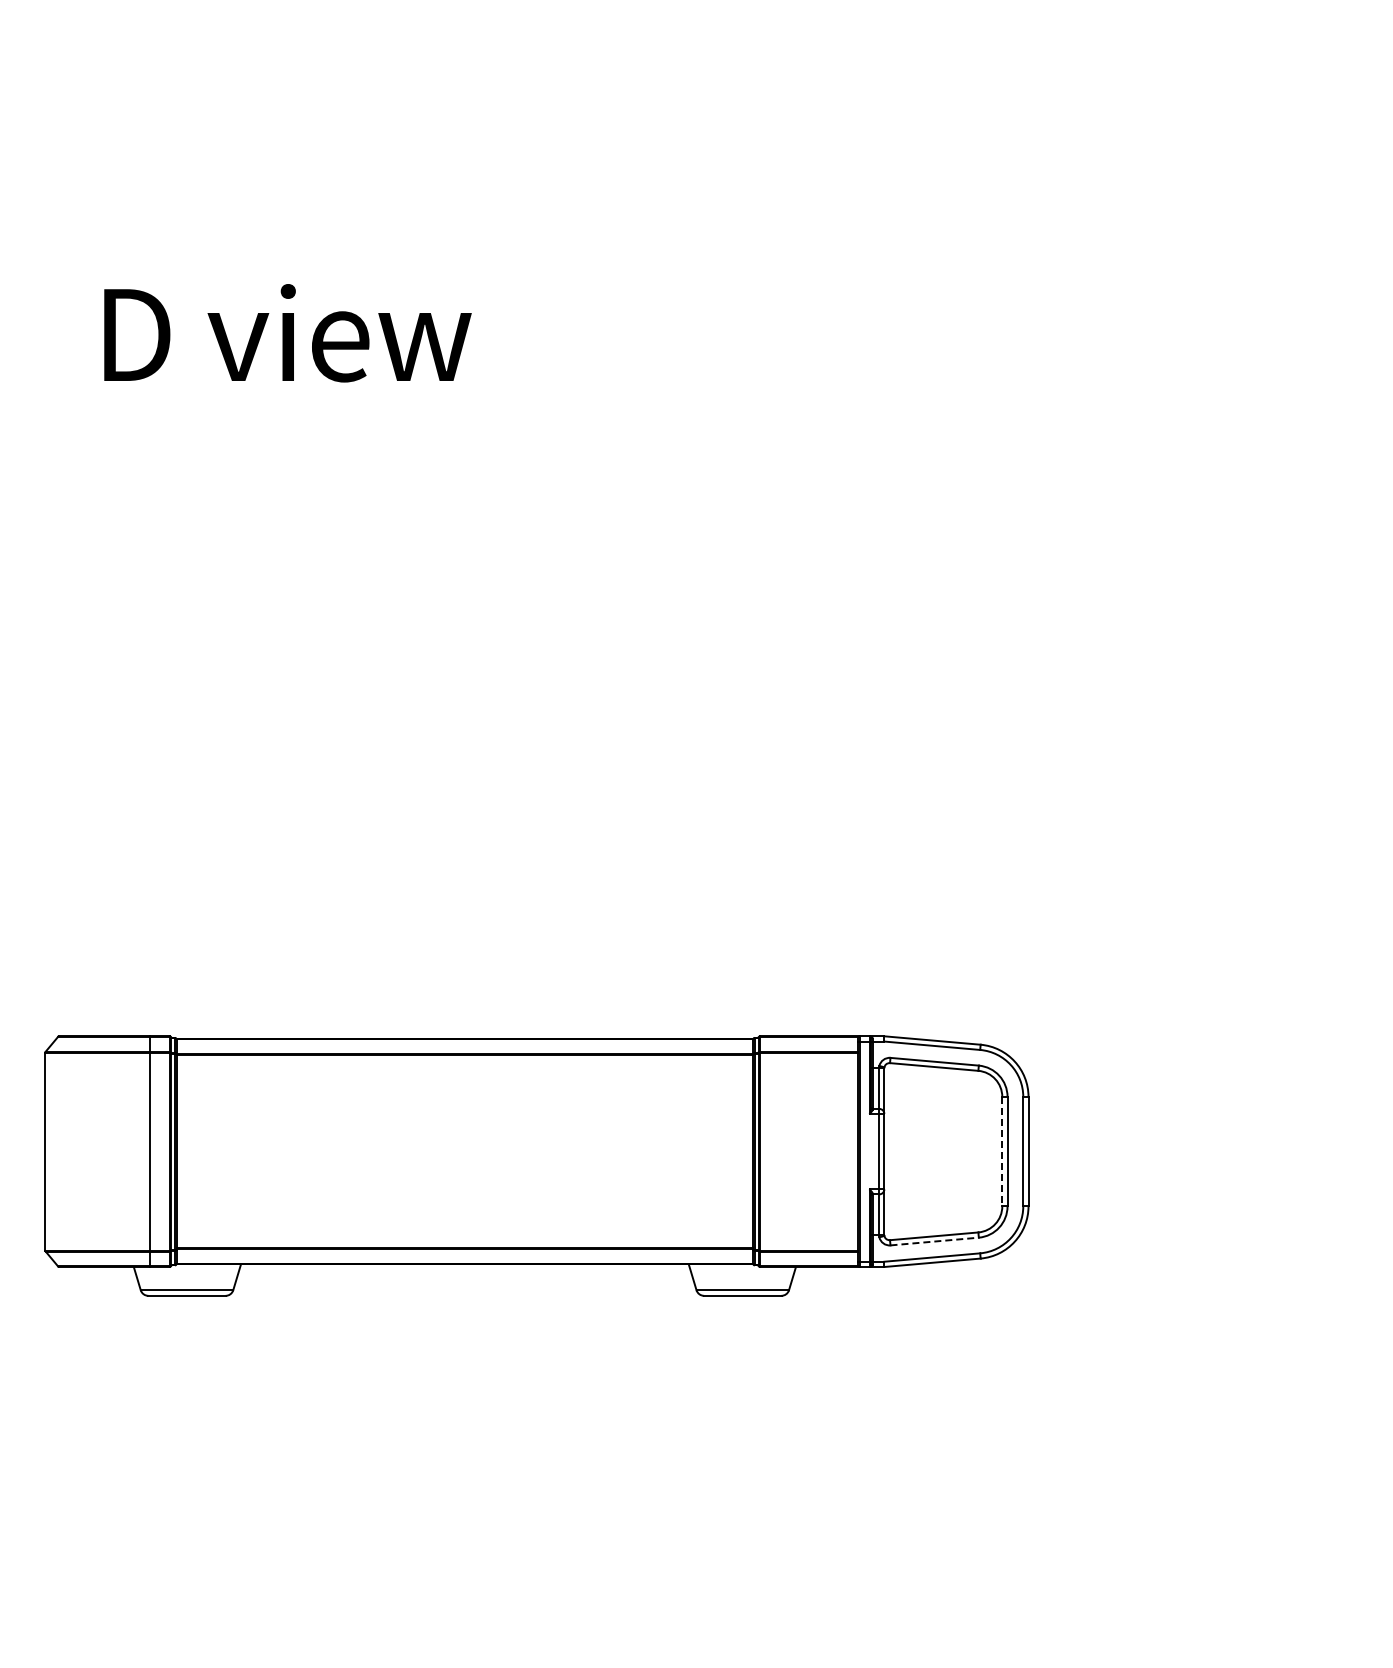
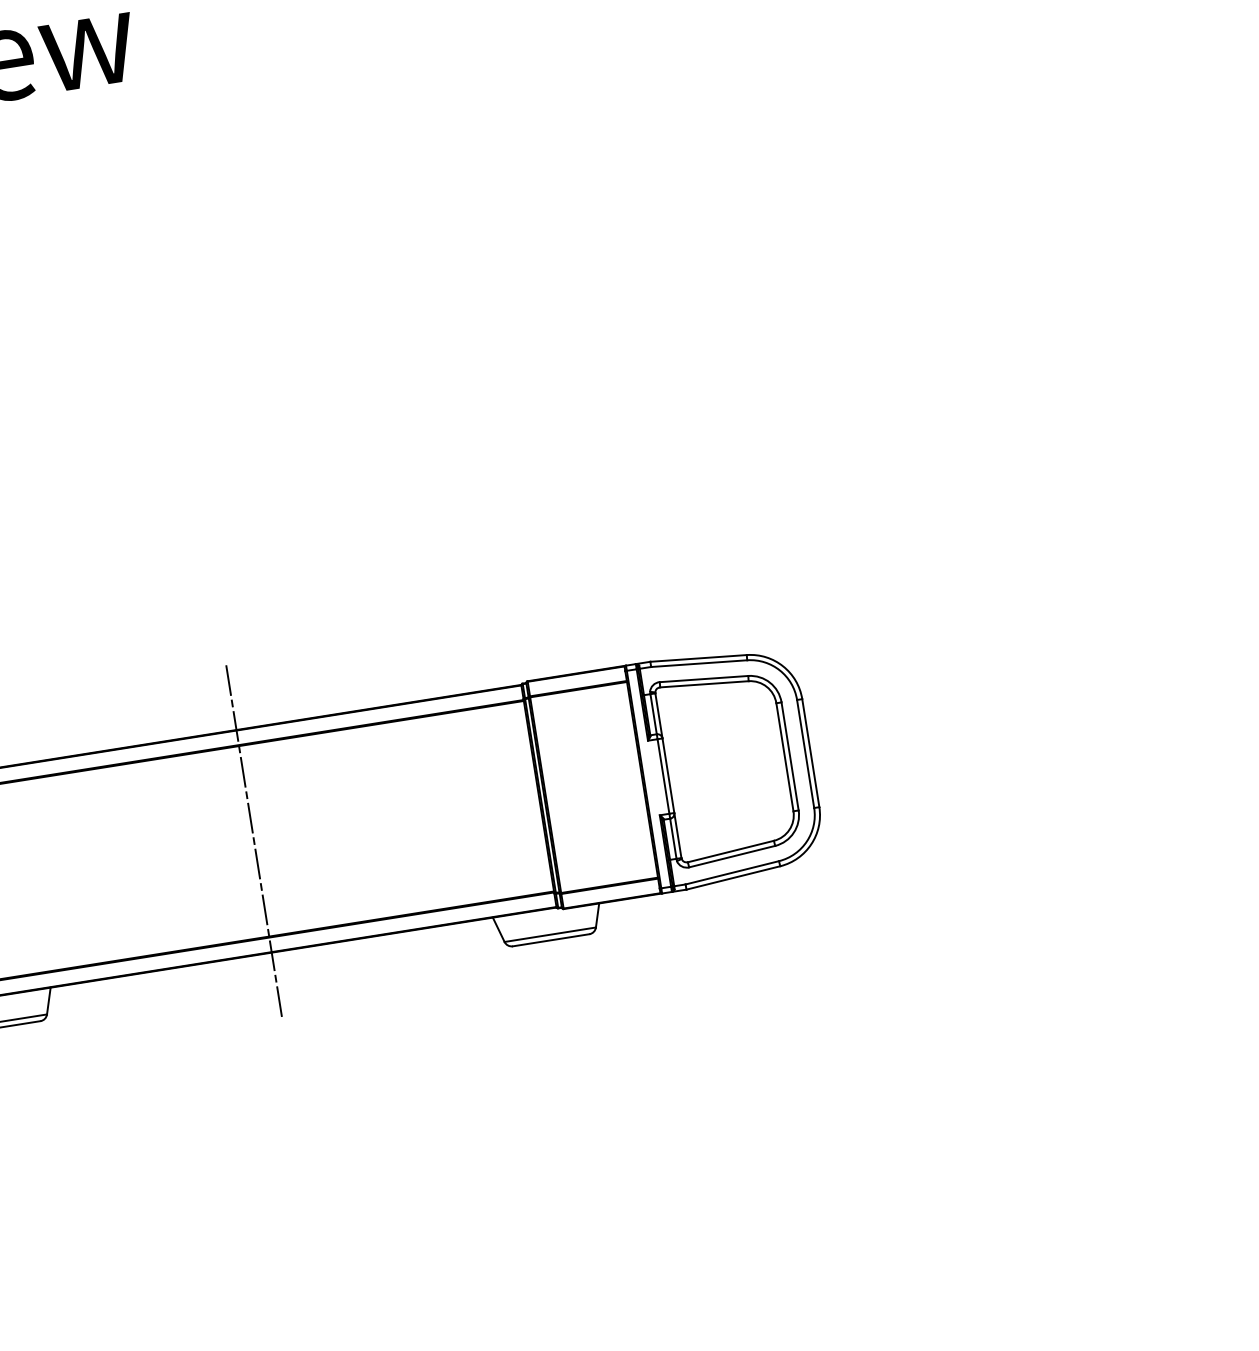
line: (464, 1151) -> (253, 841), added
line: (1002, 1151) -> (785, 757), dashed -> solid
line: (935, 1241) -> (732, 856), dashed -> solid

